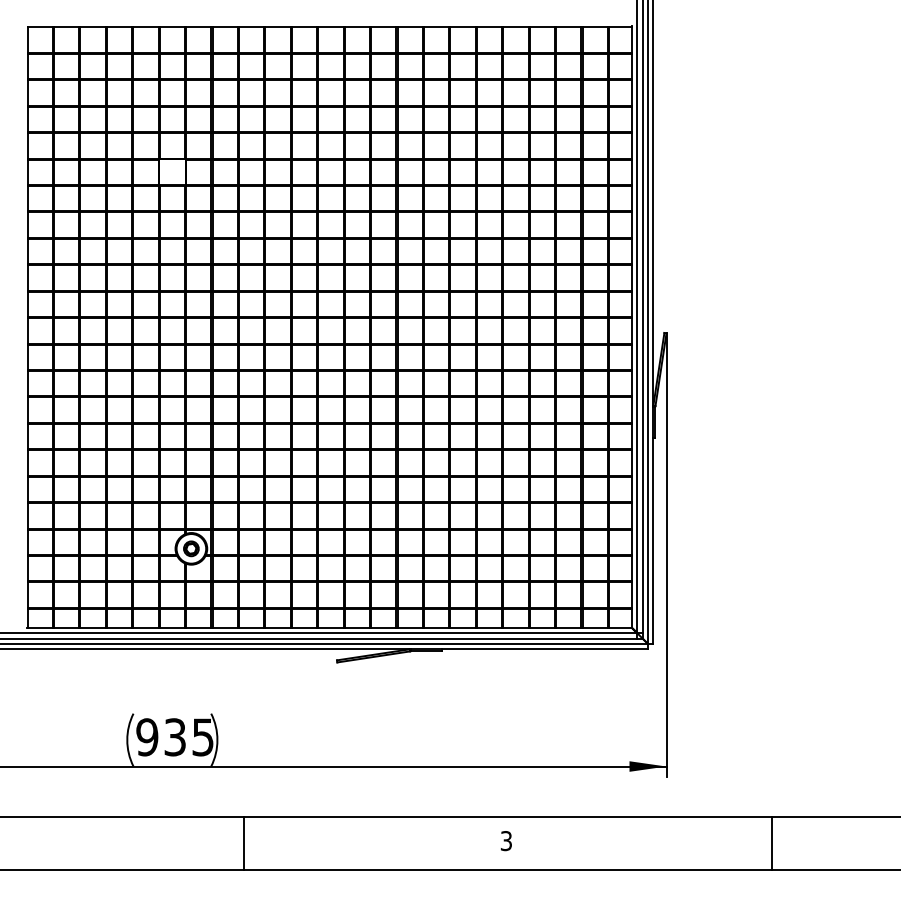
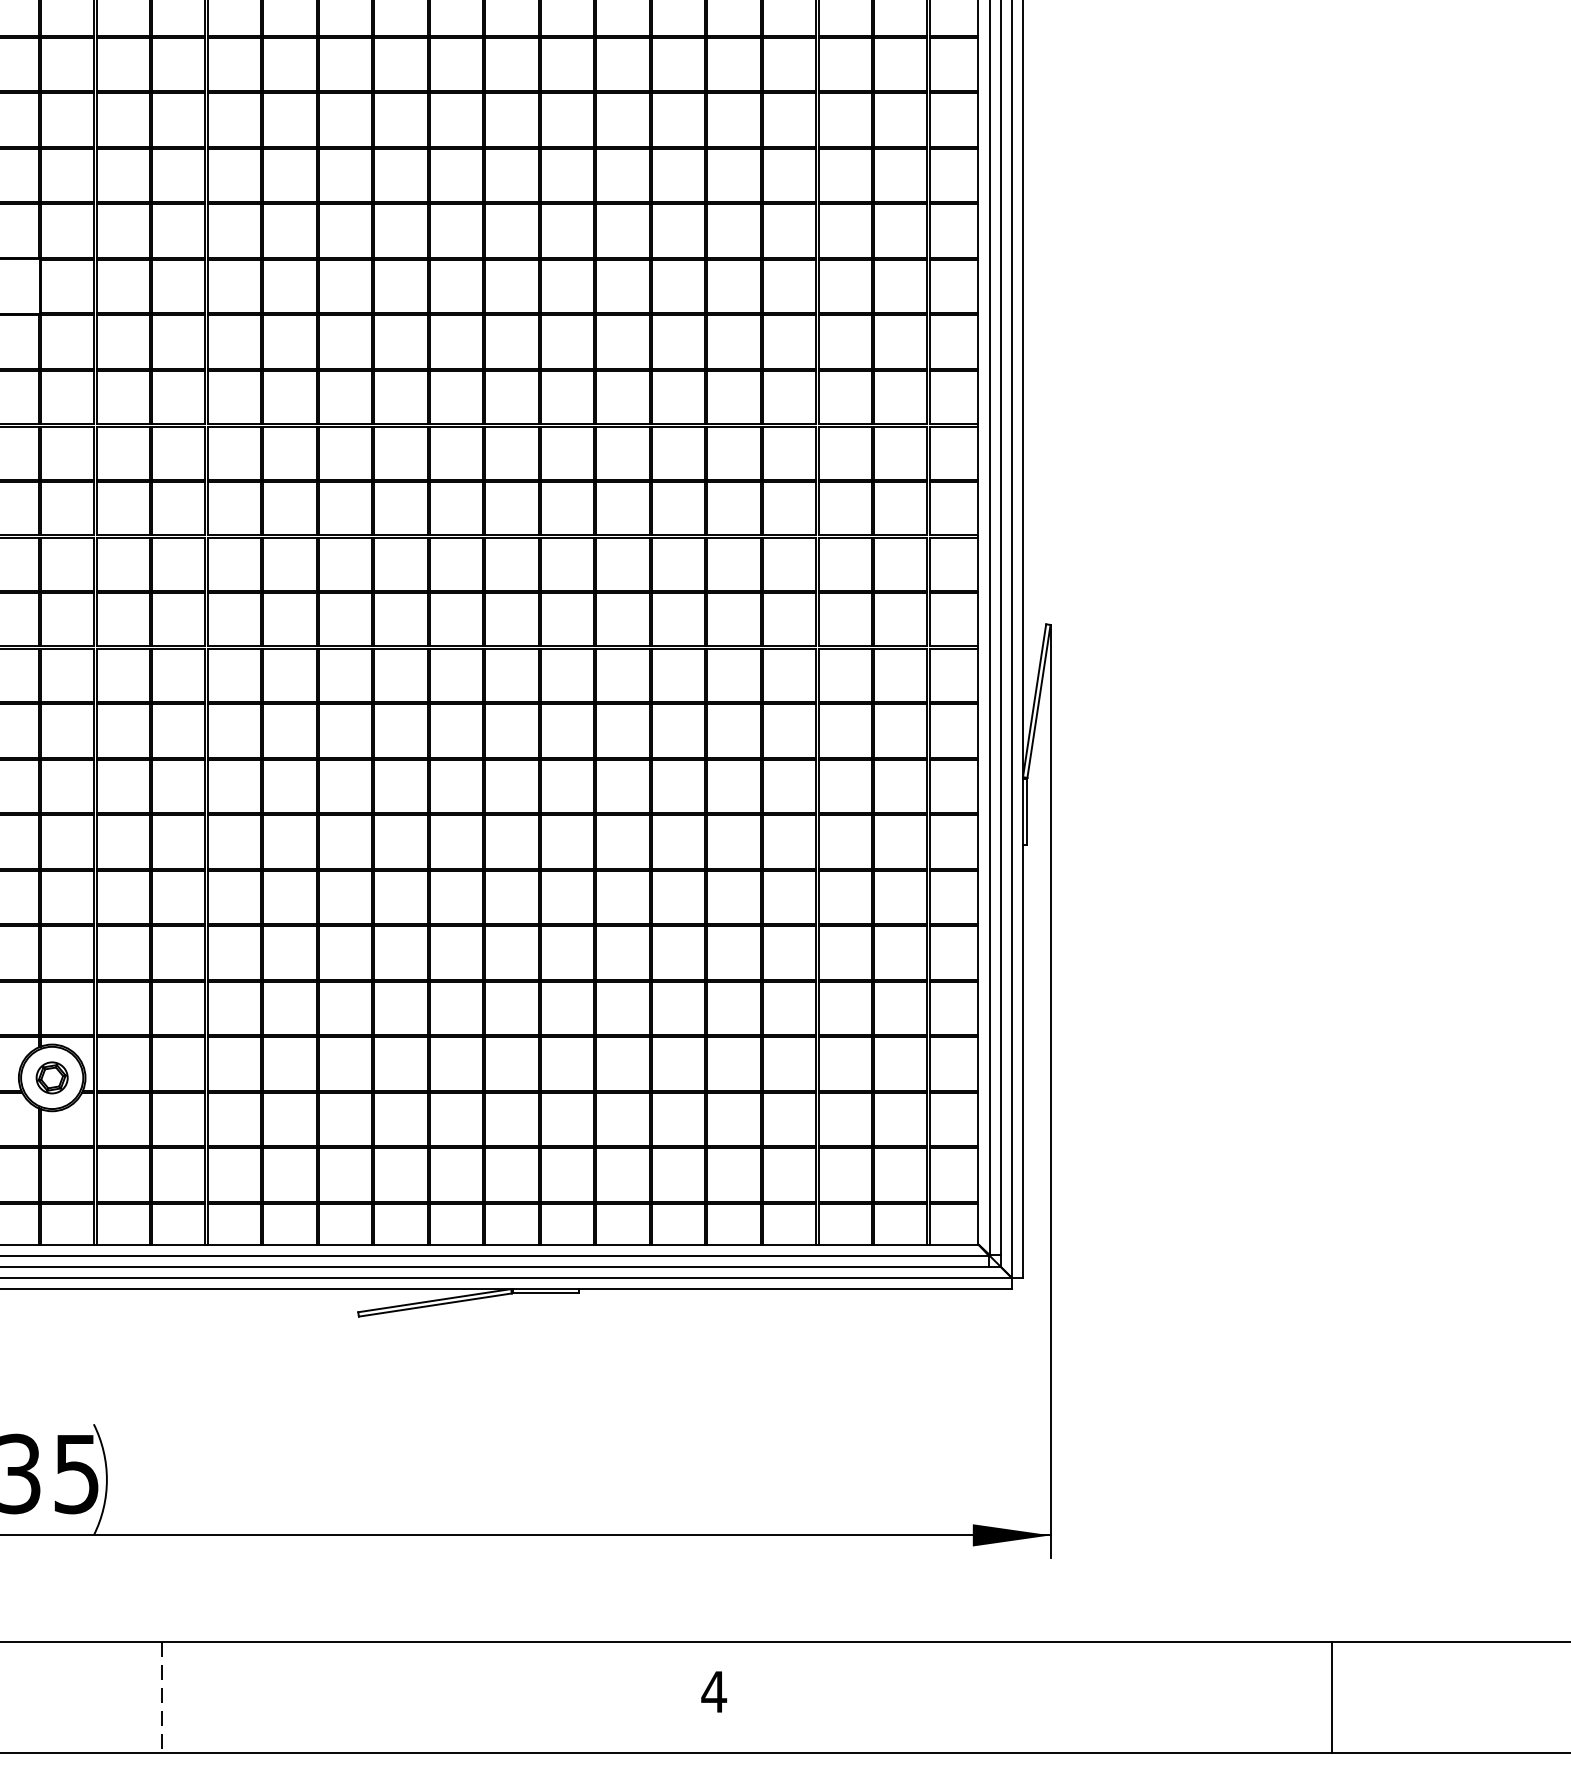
text: (506, 841) -> (714, 1692), 3 -> 4
line: (772, 843) -> (1332, 1697), moved
line: (243, 844) -> (161, 1699), solid -> dashed

